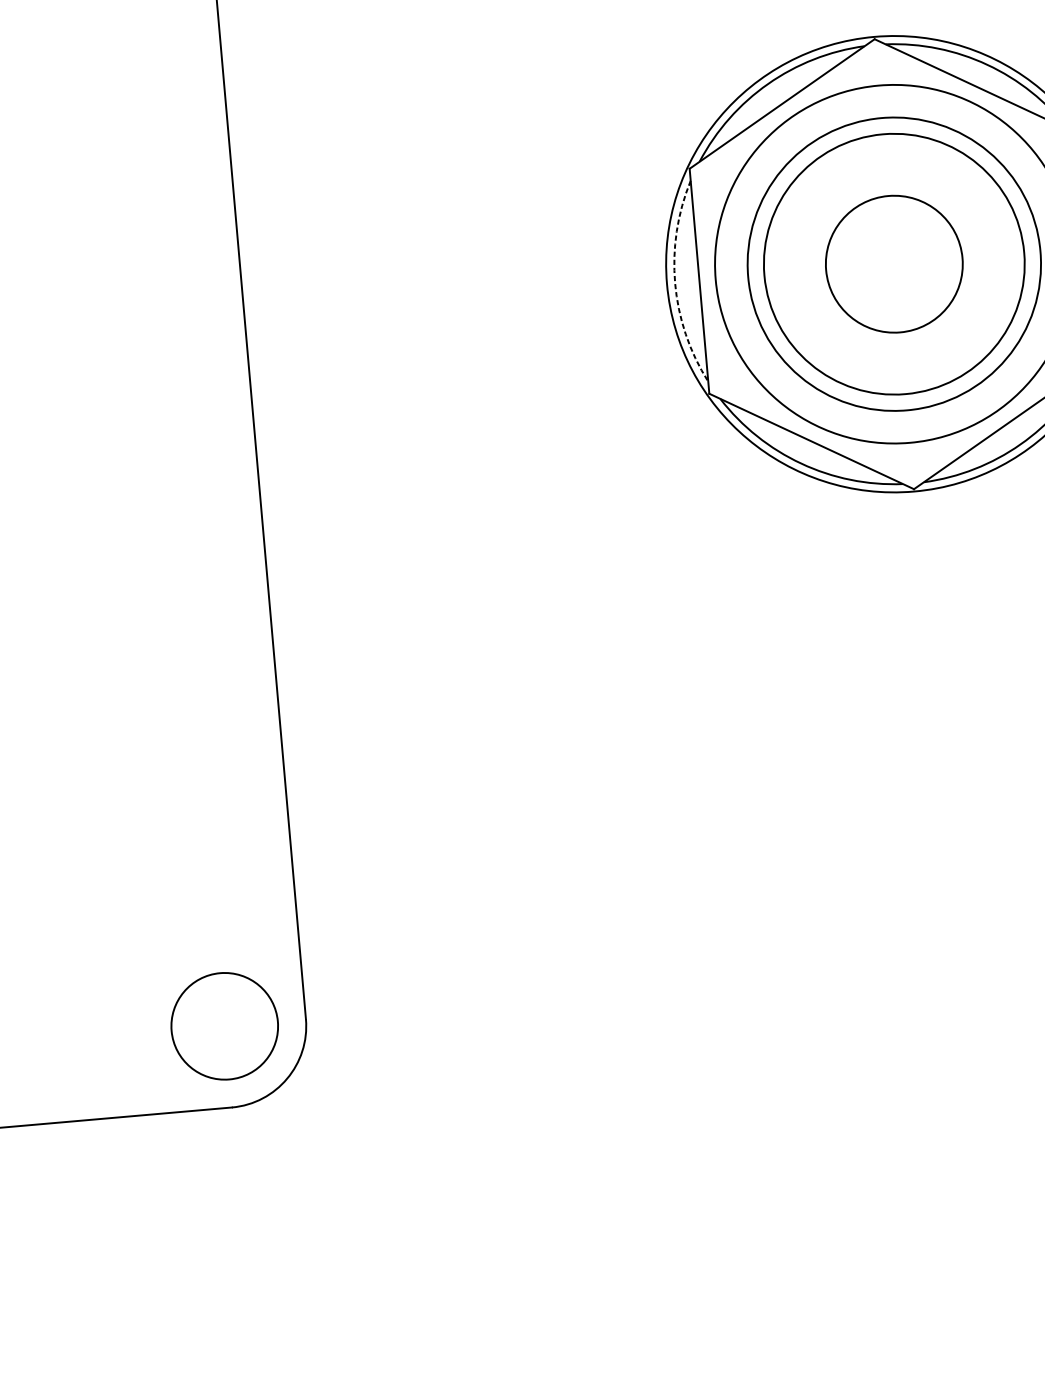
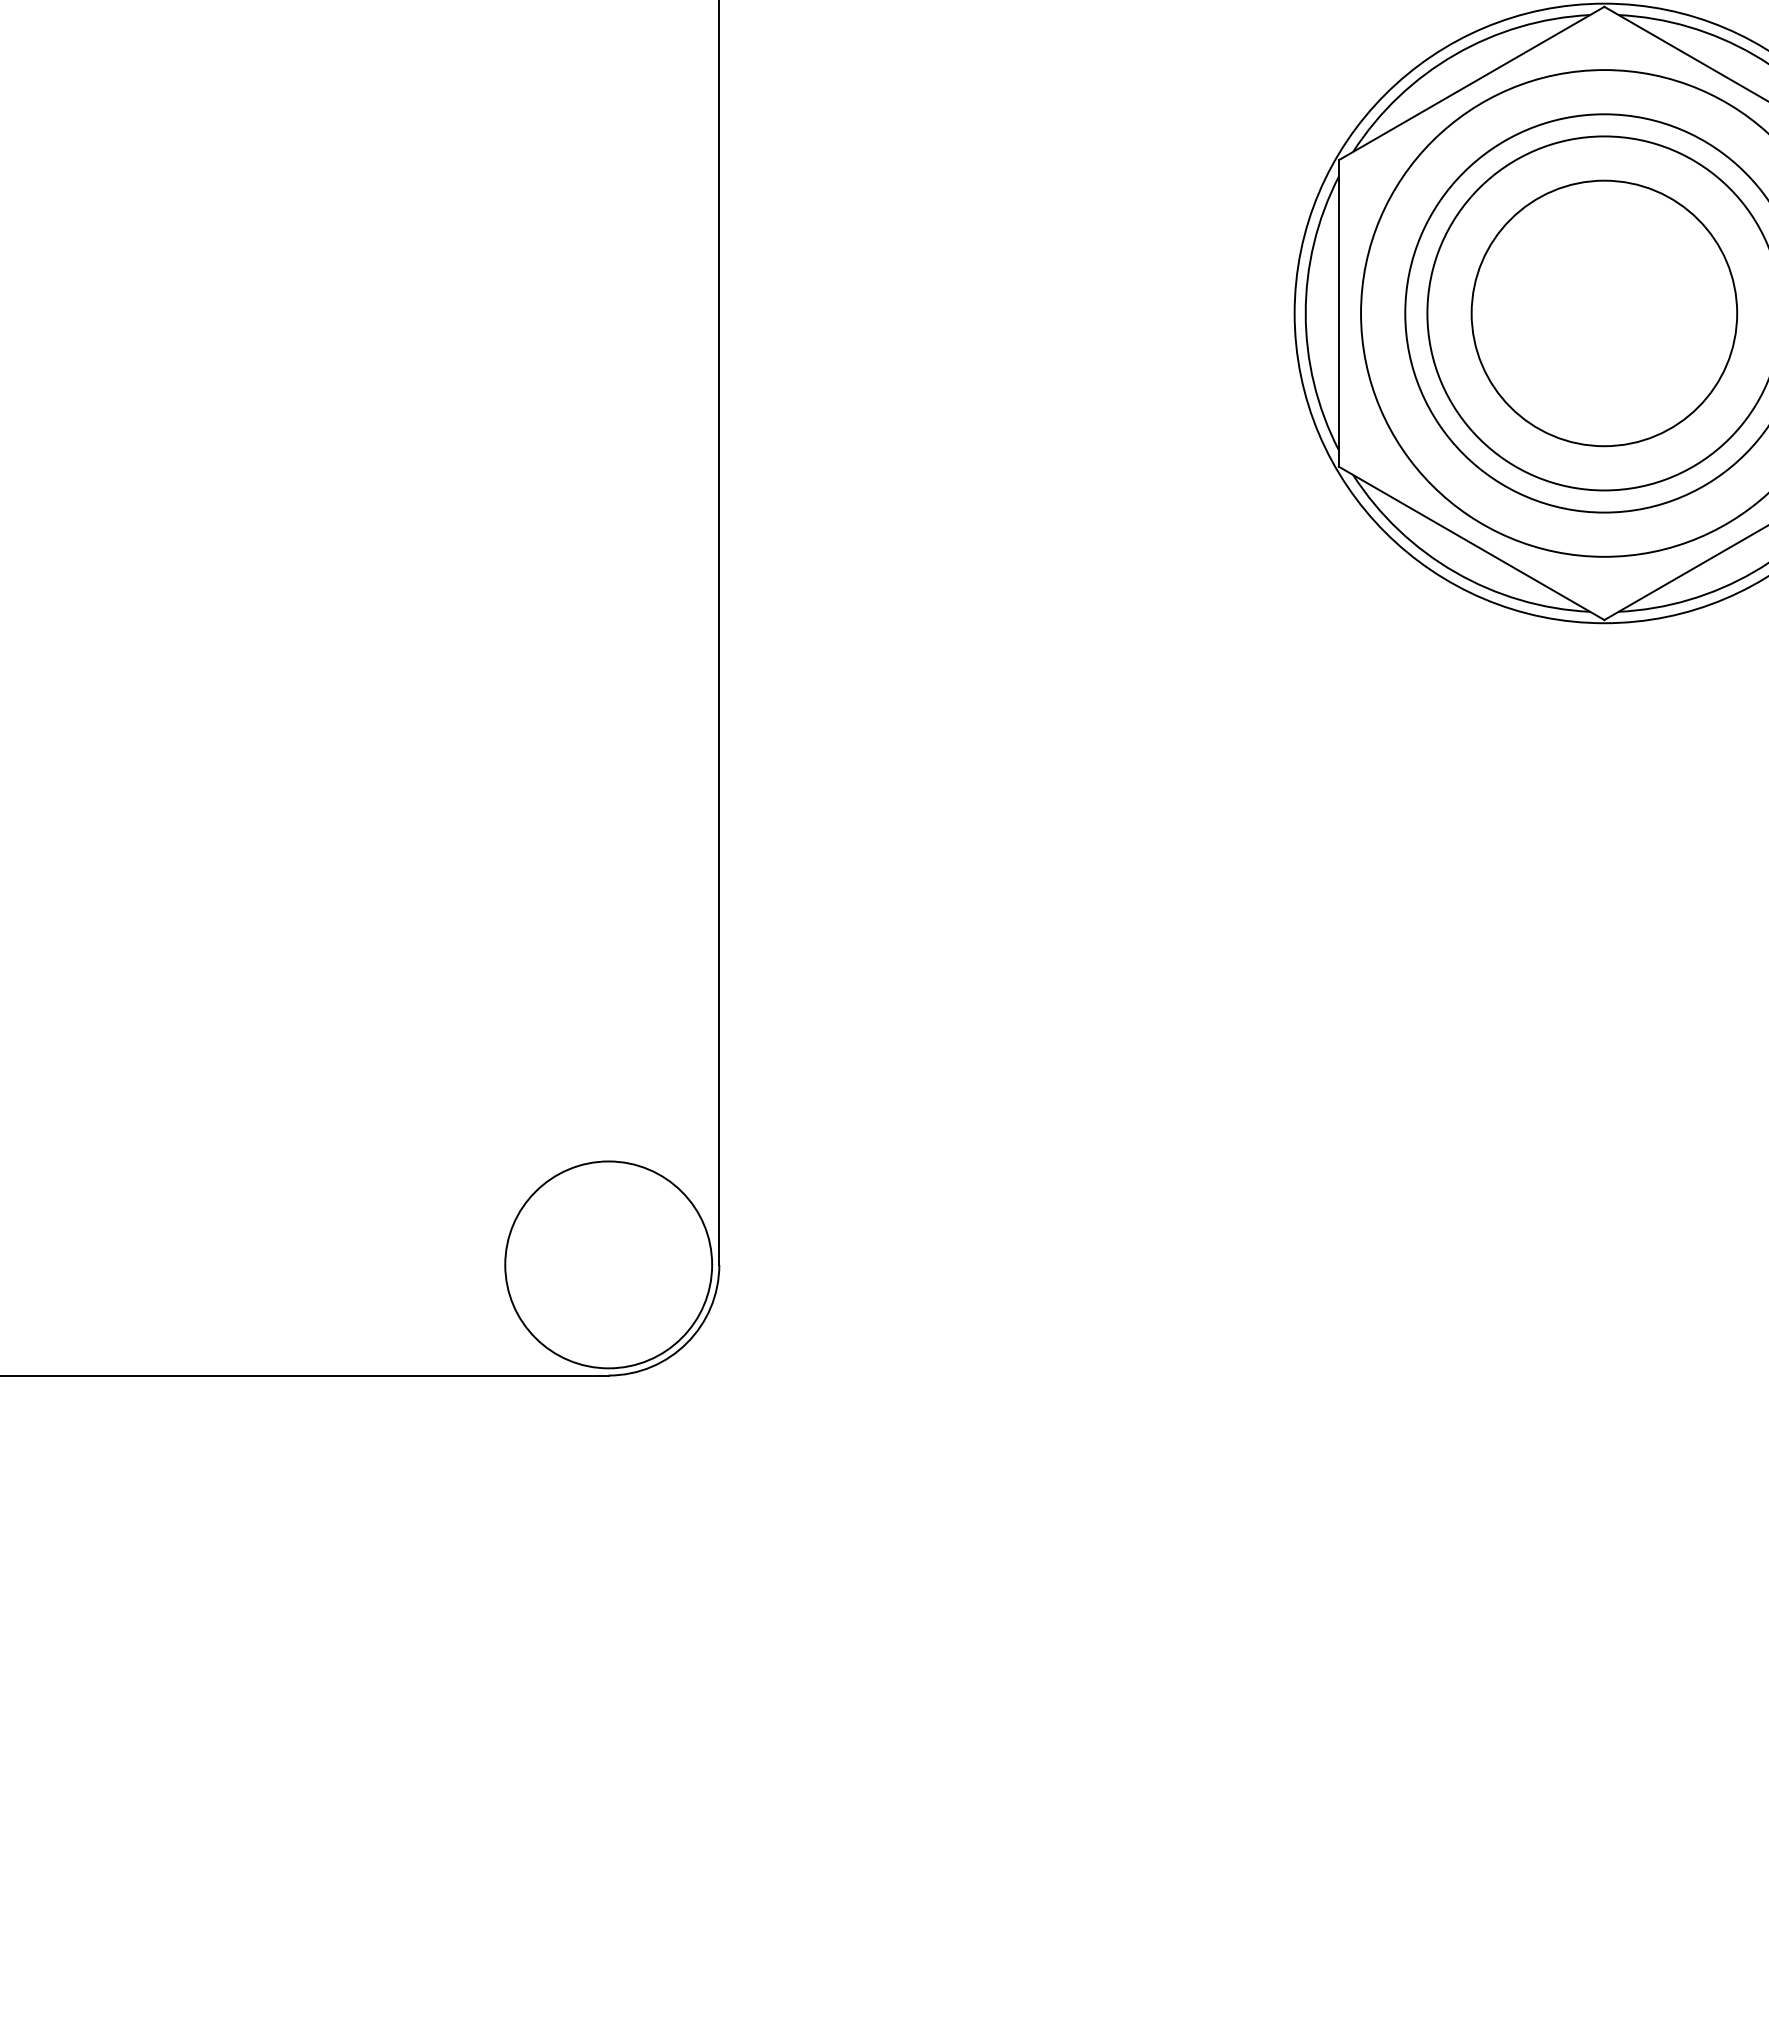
circle: (894, 264) -> (1604, 313), size x1.43
arc: (674, 283) -> (1305, 313), dashed -> solid
circle: (224, 1026) -> (608, 1264), size x1.43

